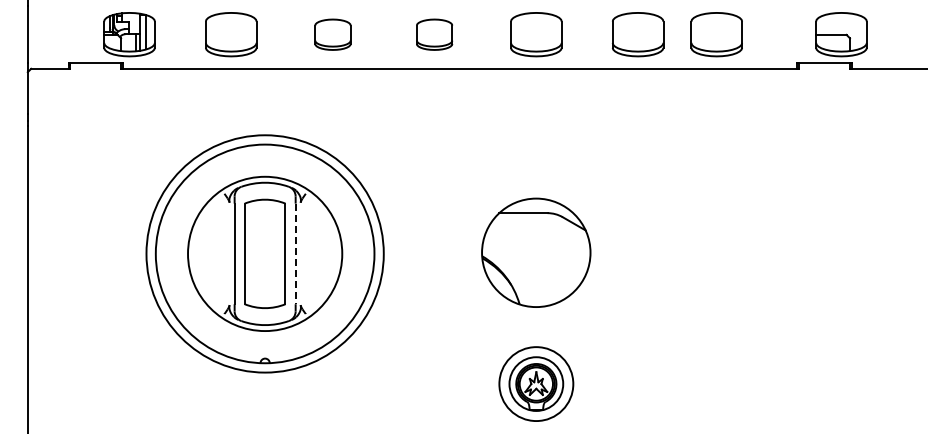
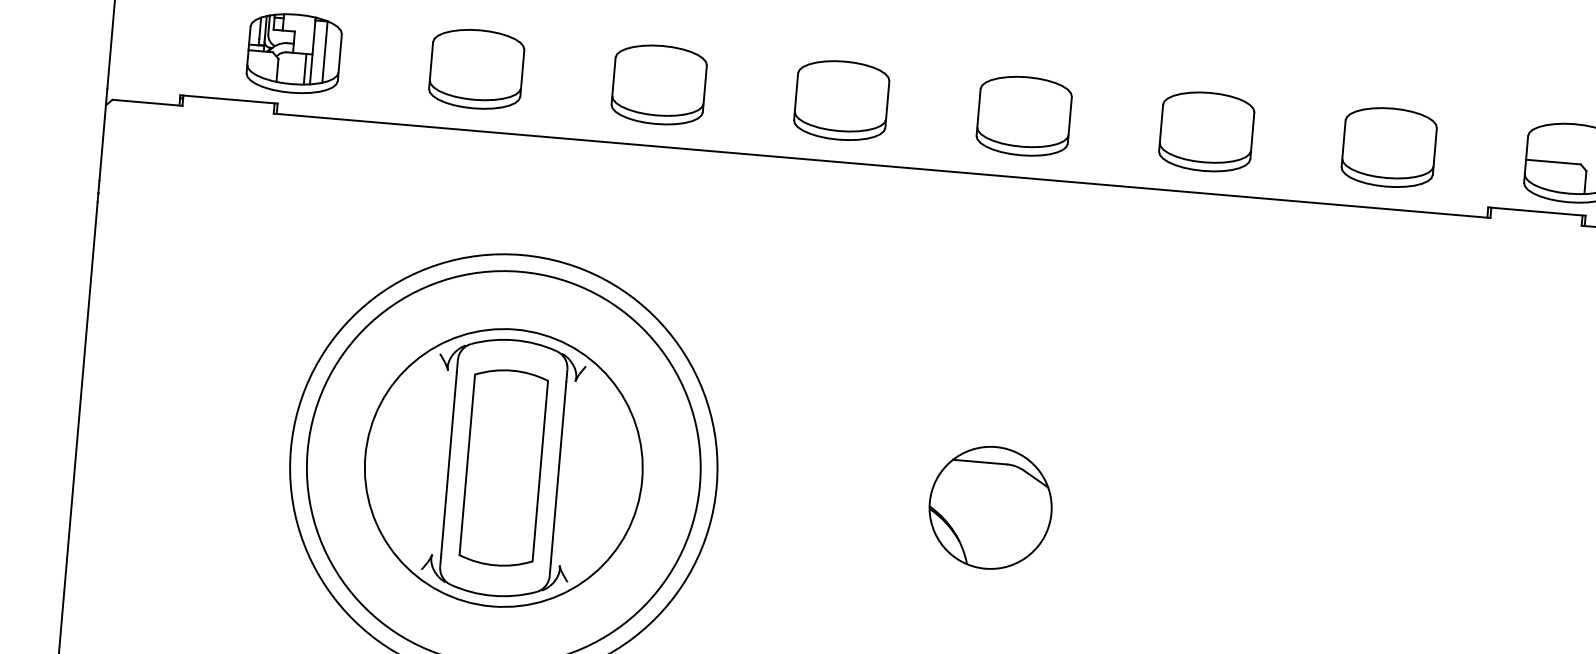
part: (332, 34) -> (658, 84), size x1.43
part: (434, 34) -> (841, 100), size x1.43
part: (716, 34) -> (1388, 147), moved
part: (536, 252) -> (990, 507), size x0.62
line: (295, 254) -> (558, 473), dashed -> solid

